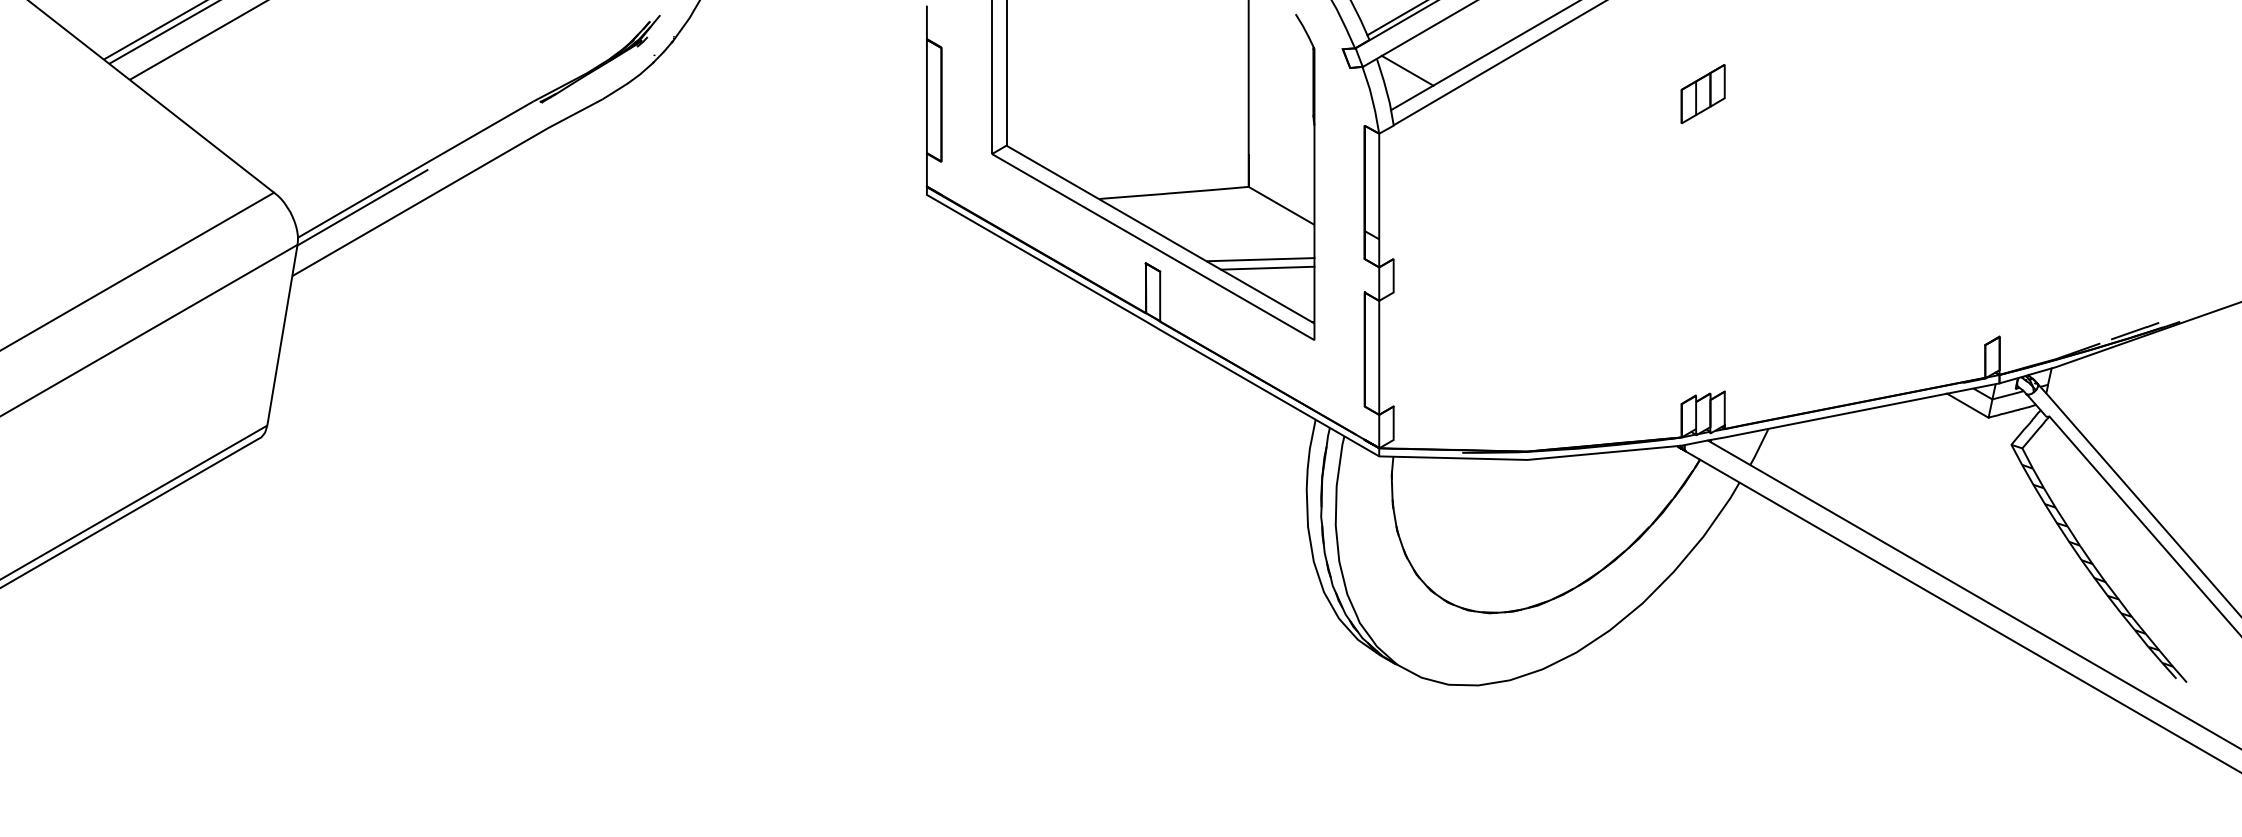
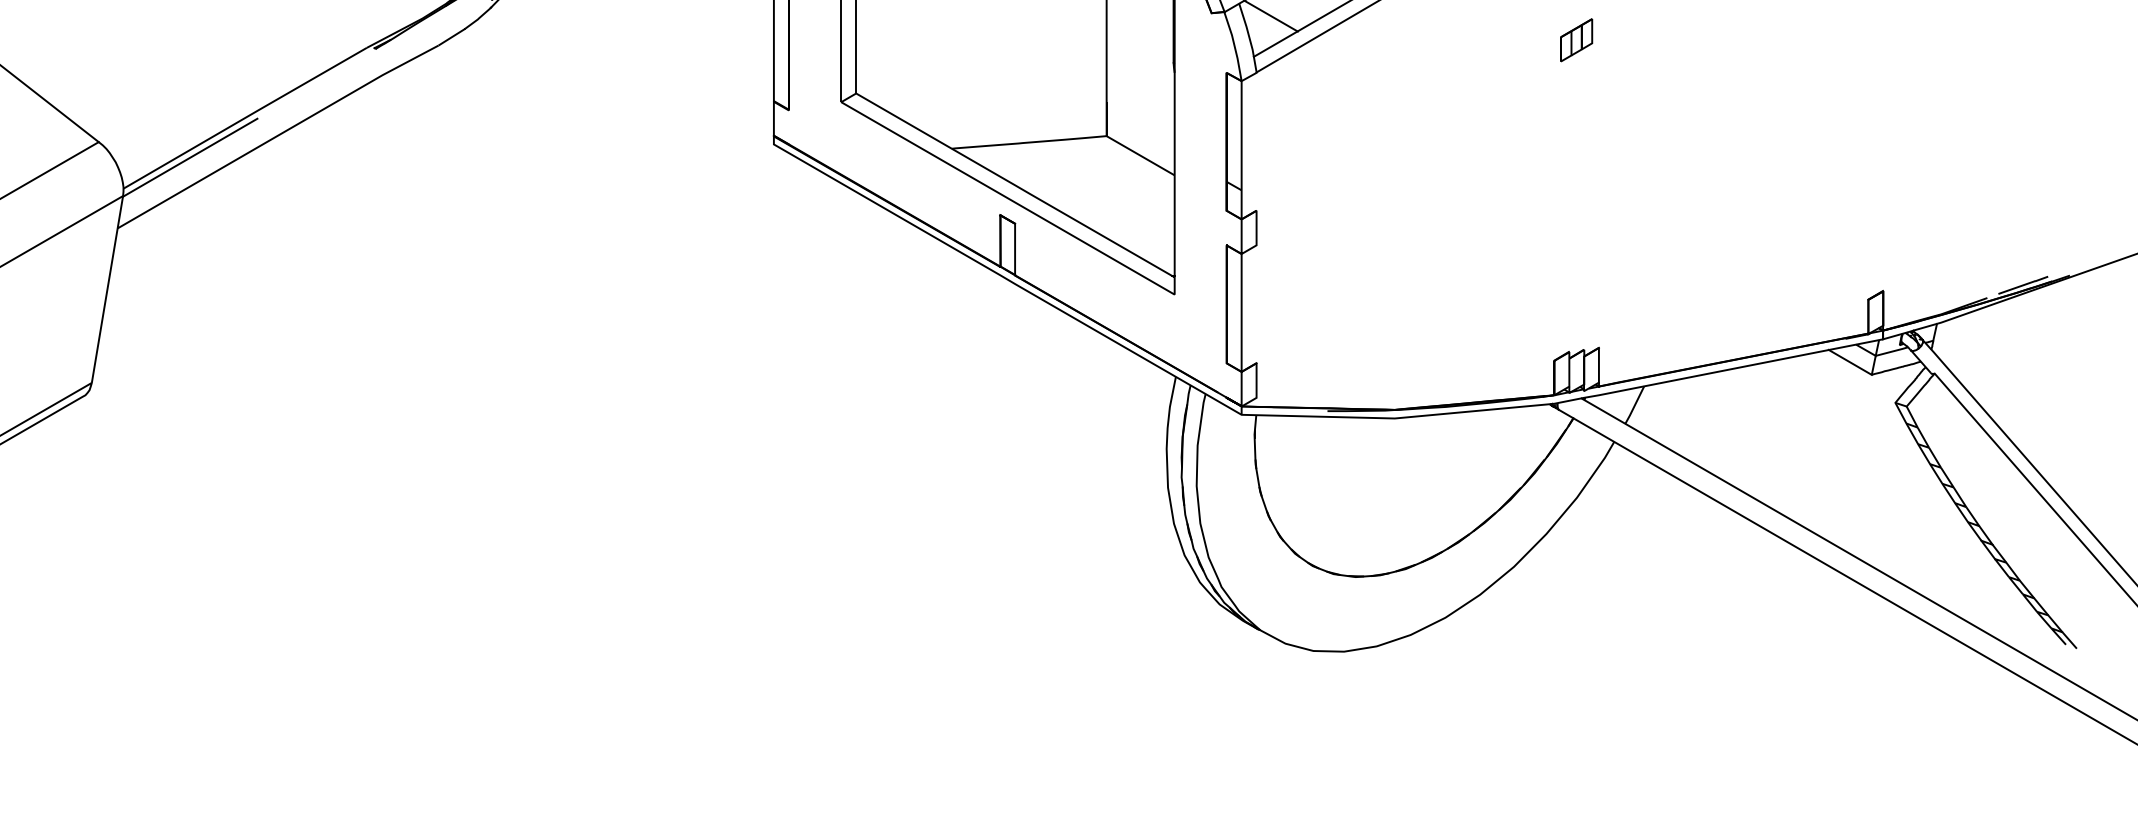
part: (1702, 94) -> (1575, 40), size x0.7
line: (1260, 259) -> (1118, 211), removed
line: (1267, 267) -> (1126, 219), removed

